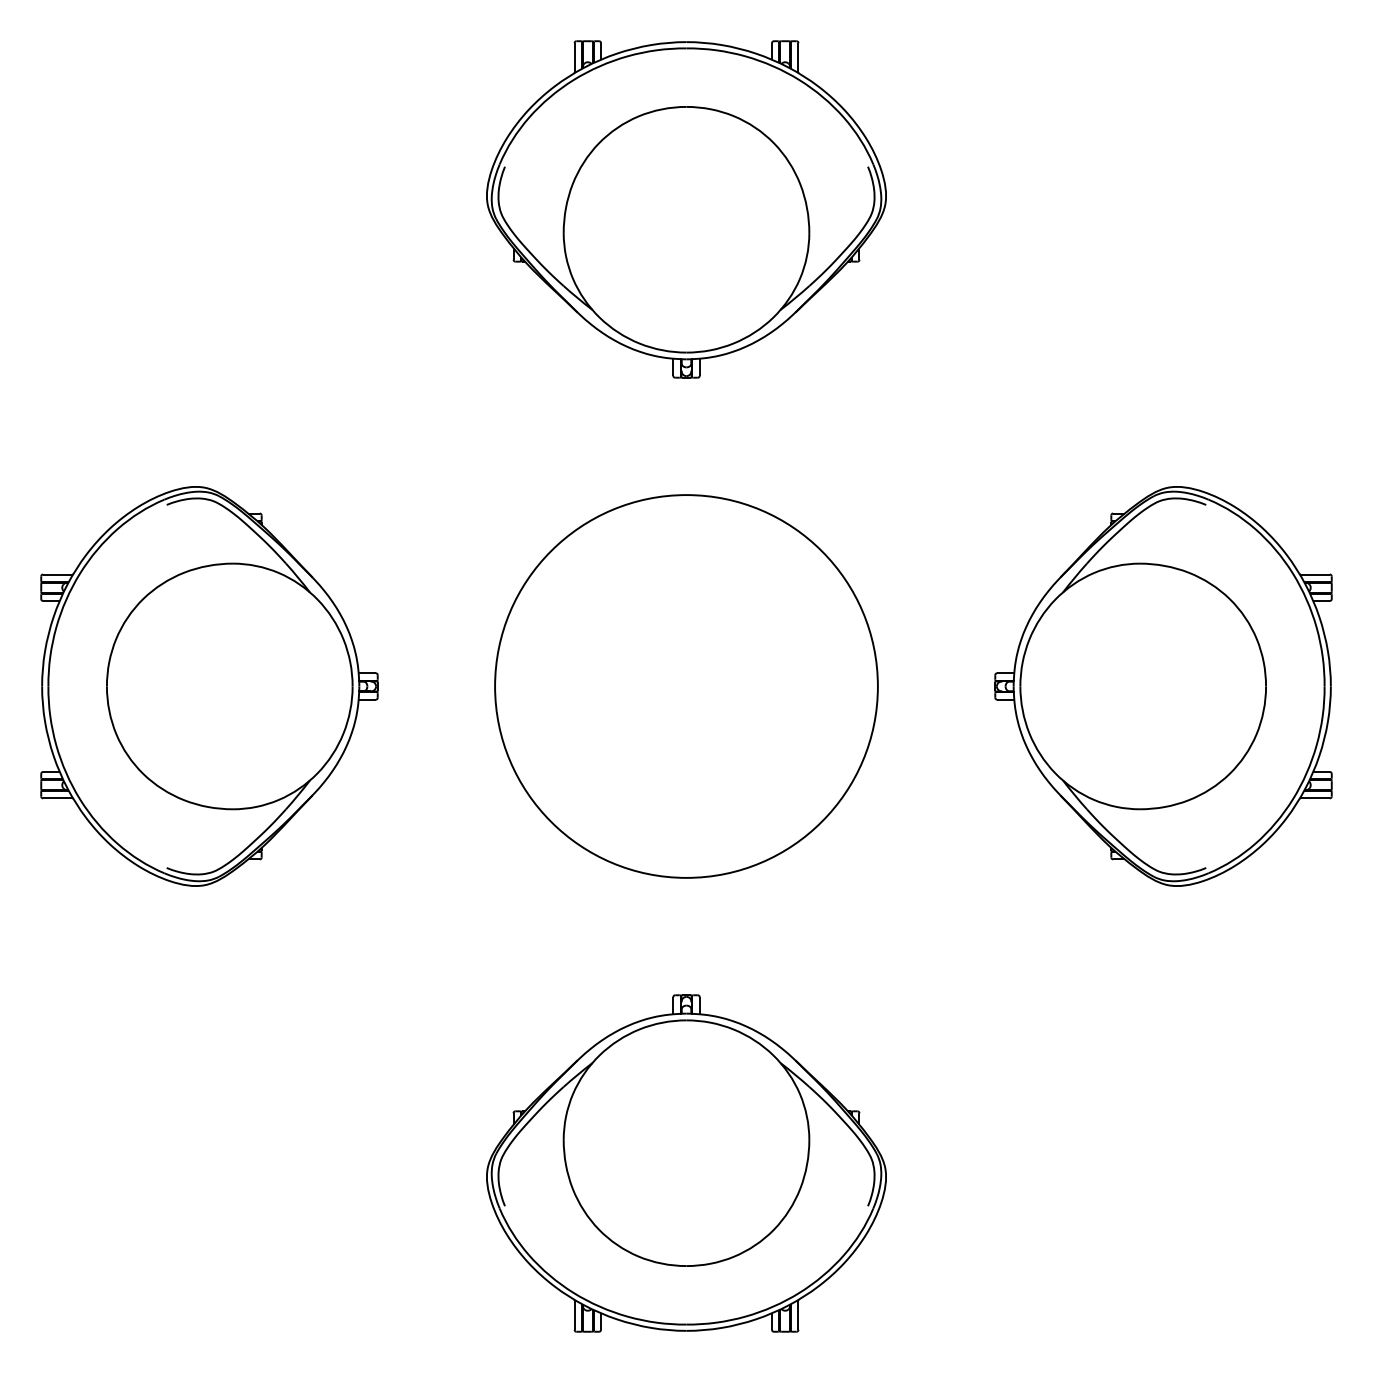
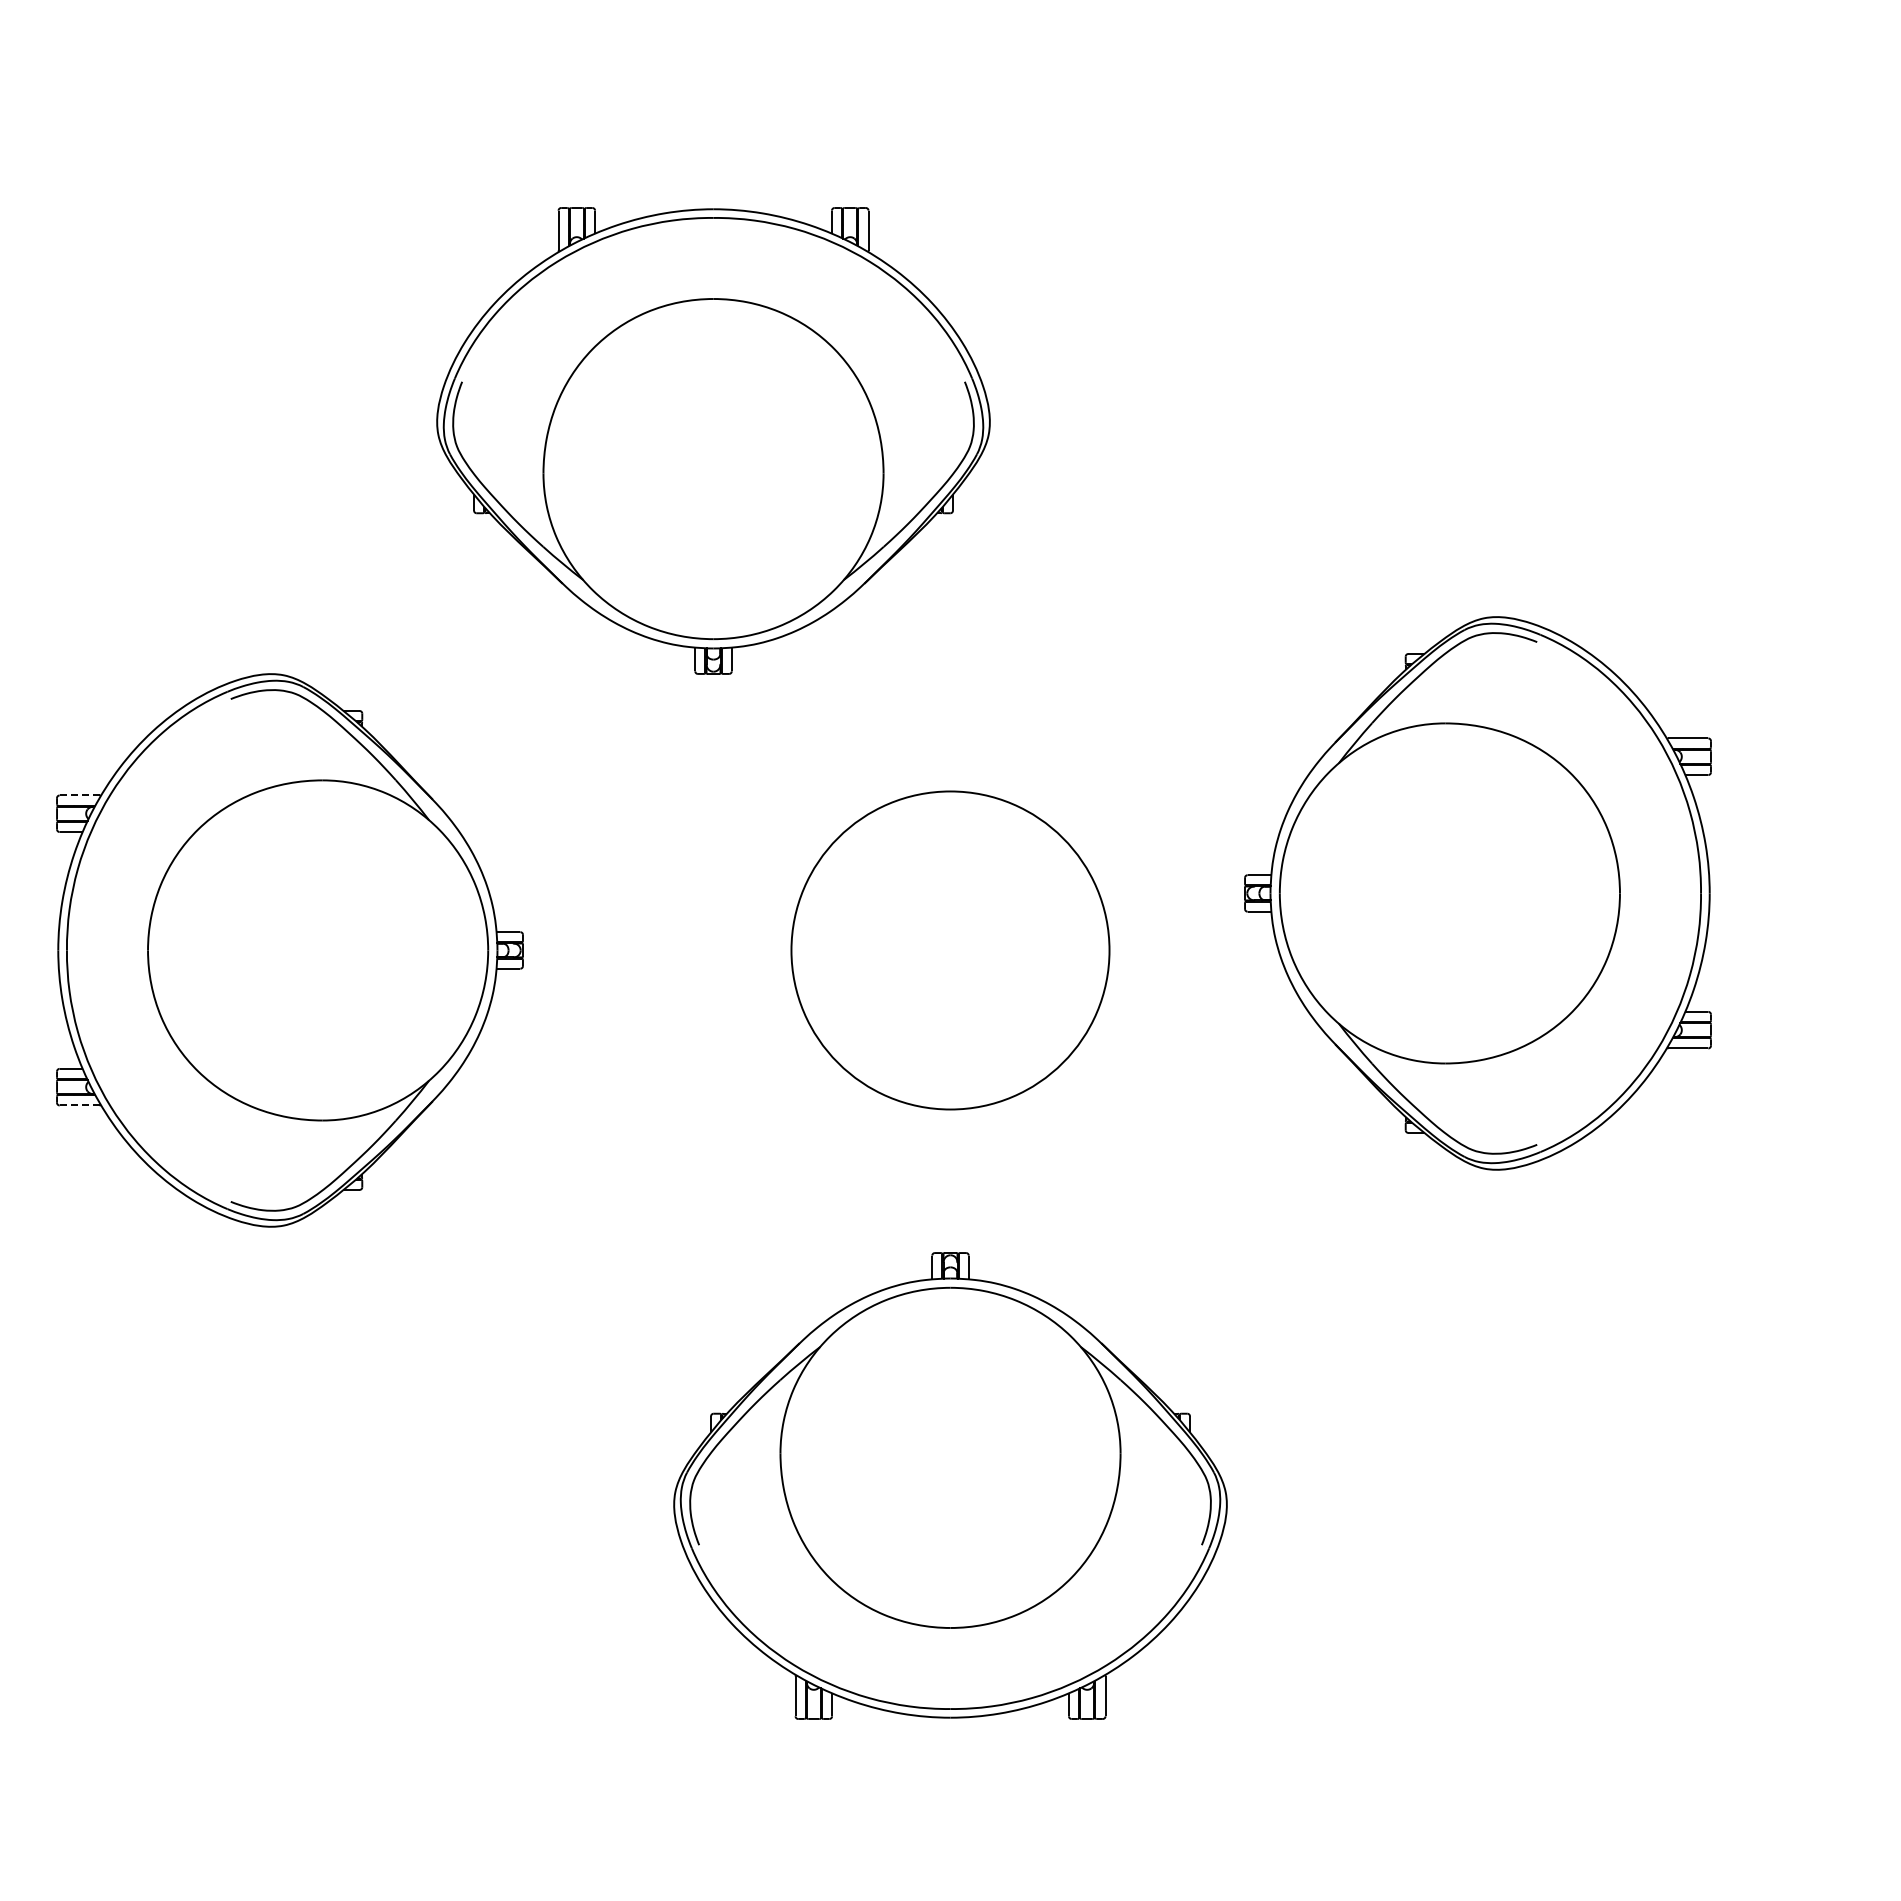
part: (686, 209) -> (713, 440), moved
line: (57, 574) -> (79, 795), solid -> dashed
circle: (686, 686) -> (950, 950), size x0.6
part: (1163, 686) -> (1477, 893), moved
line: (57, 798) -> (79, 1105), solid -> dashed
part: (686, 1163) -> (950, 1485), moved

